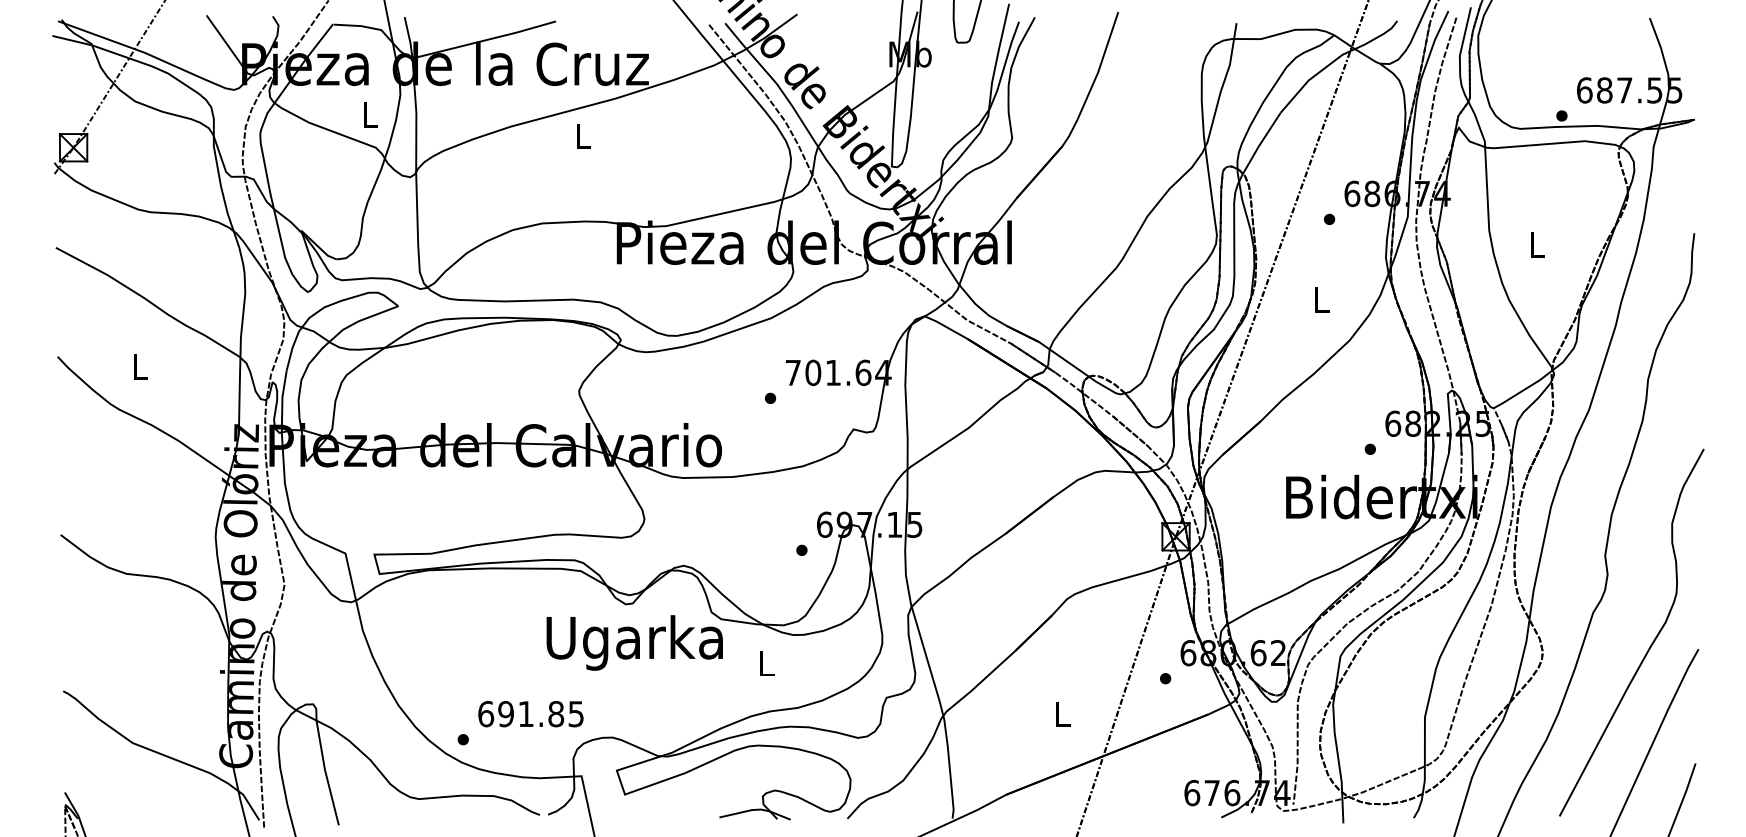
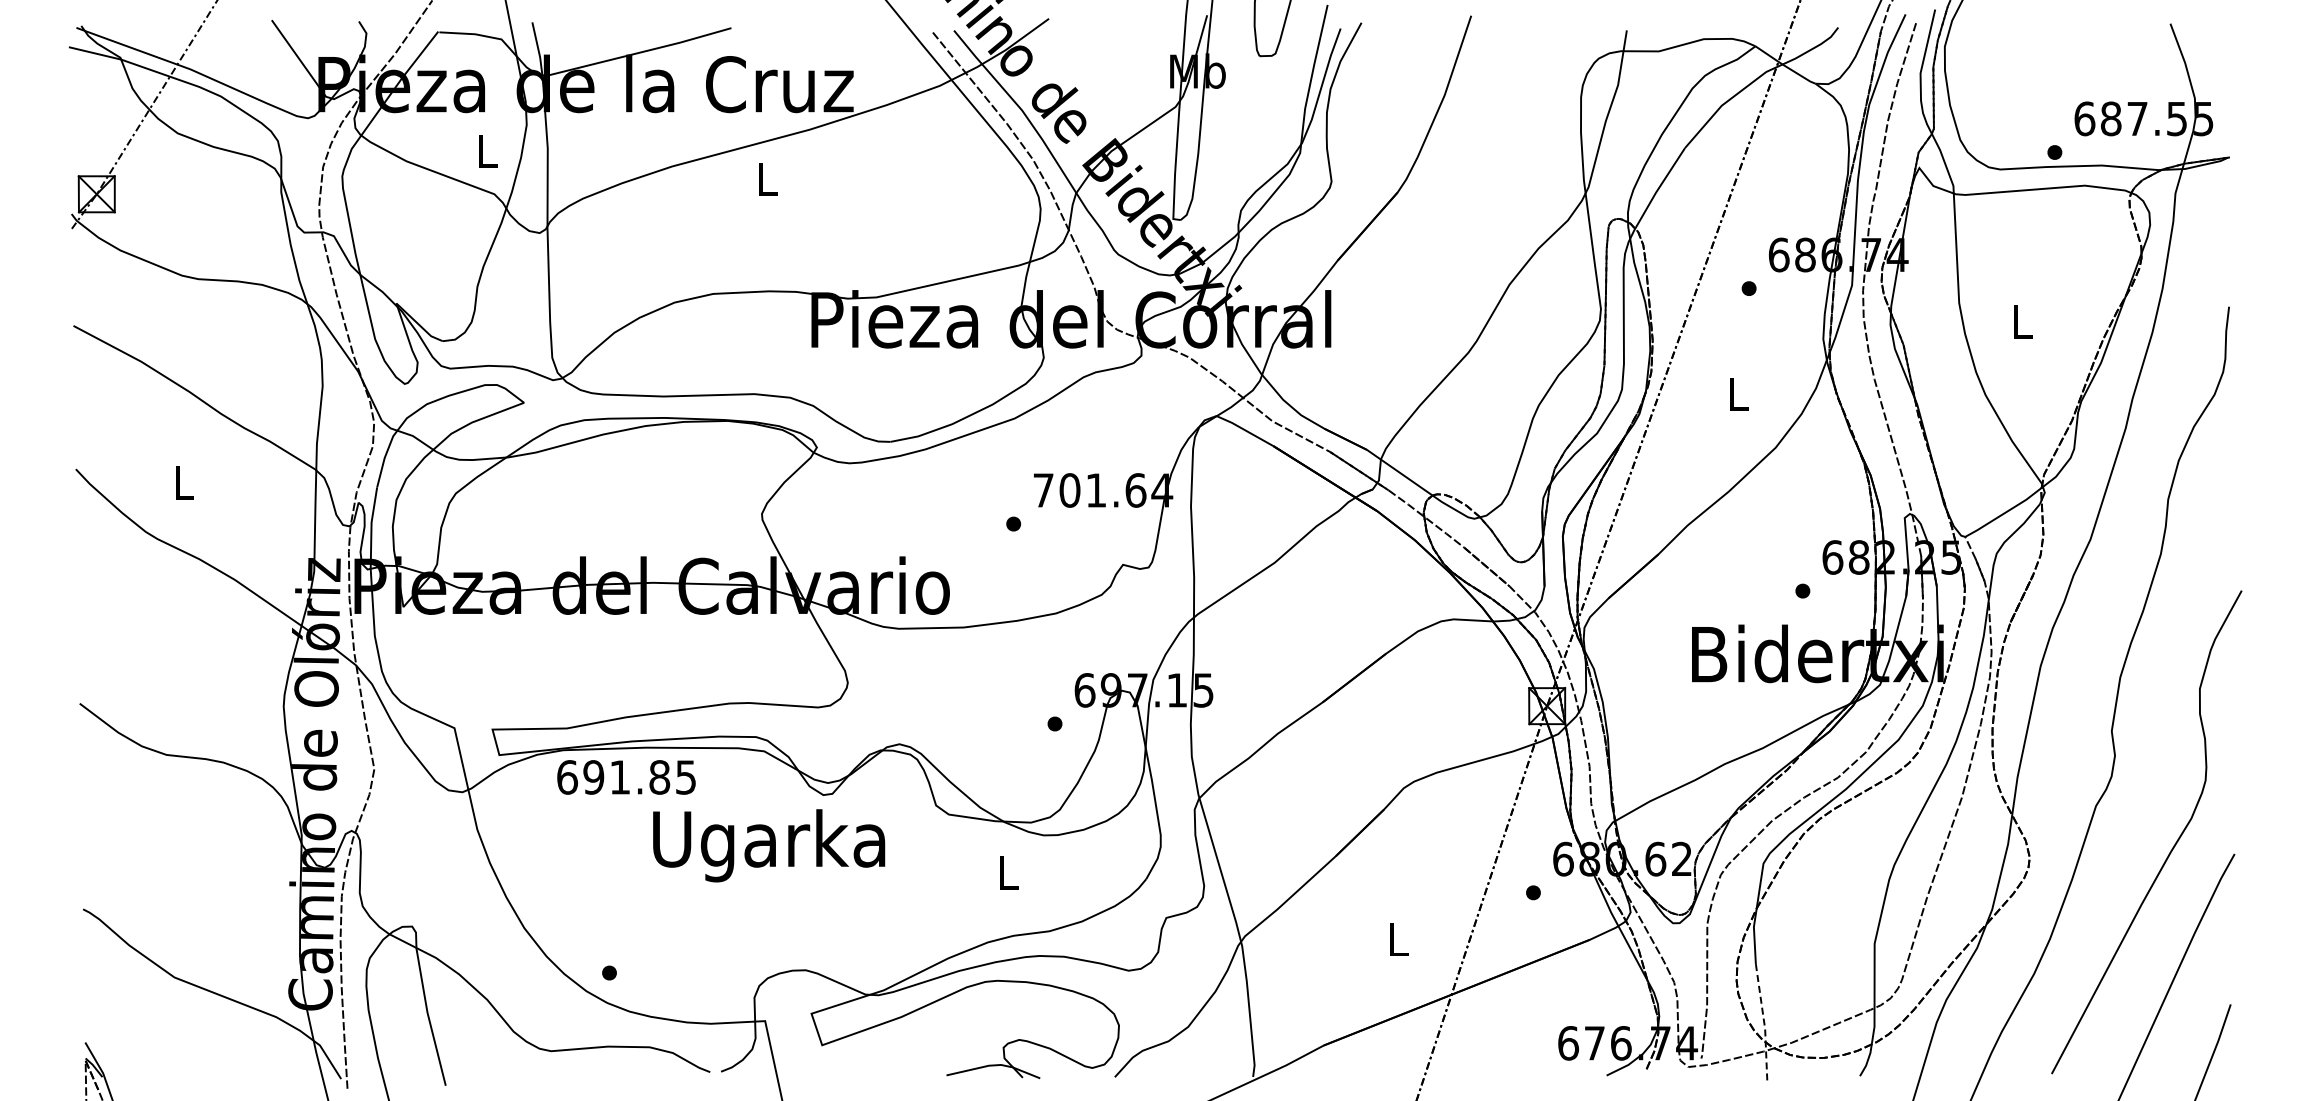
text: (635, 642) -> (769, 845), moved
text: (530, 714) -> (626, 777), moved
line: (1341, 778) -> (1764, 1023), solid -> dashed

